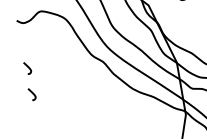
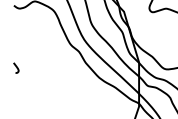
curve: (27, 67) -> (16, 45), removed

